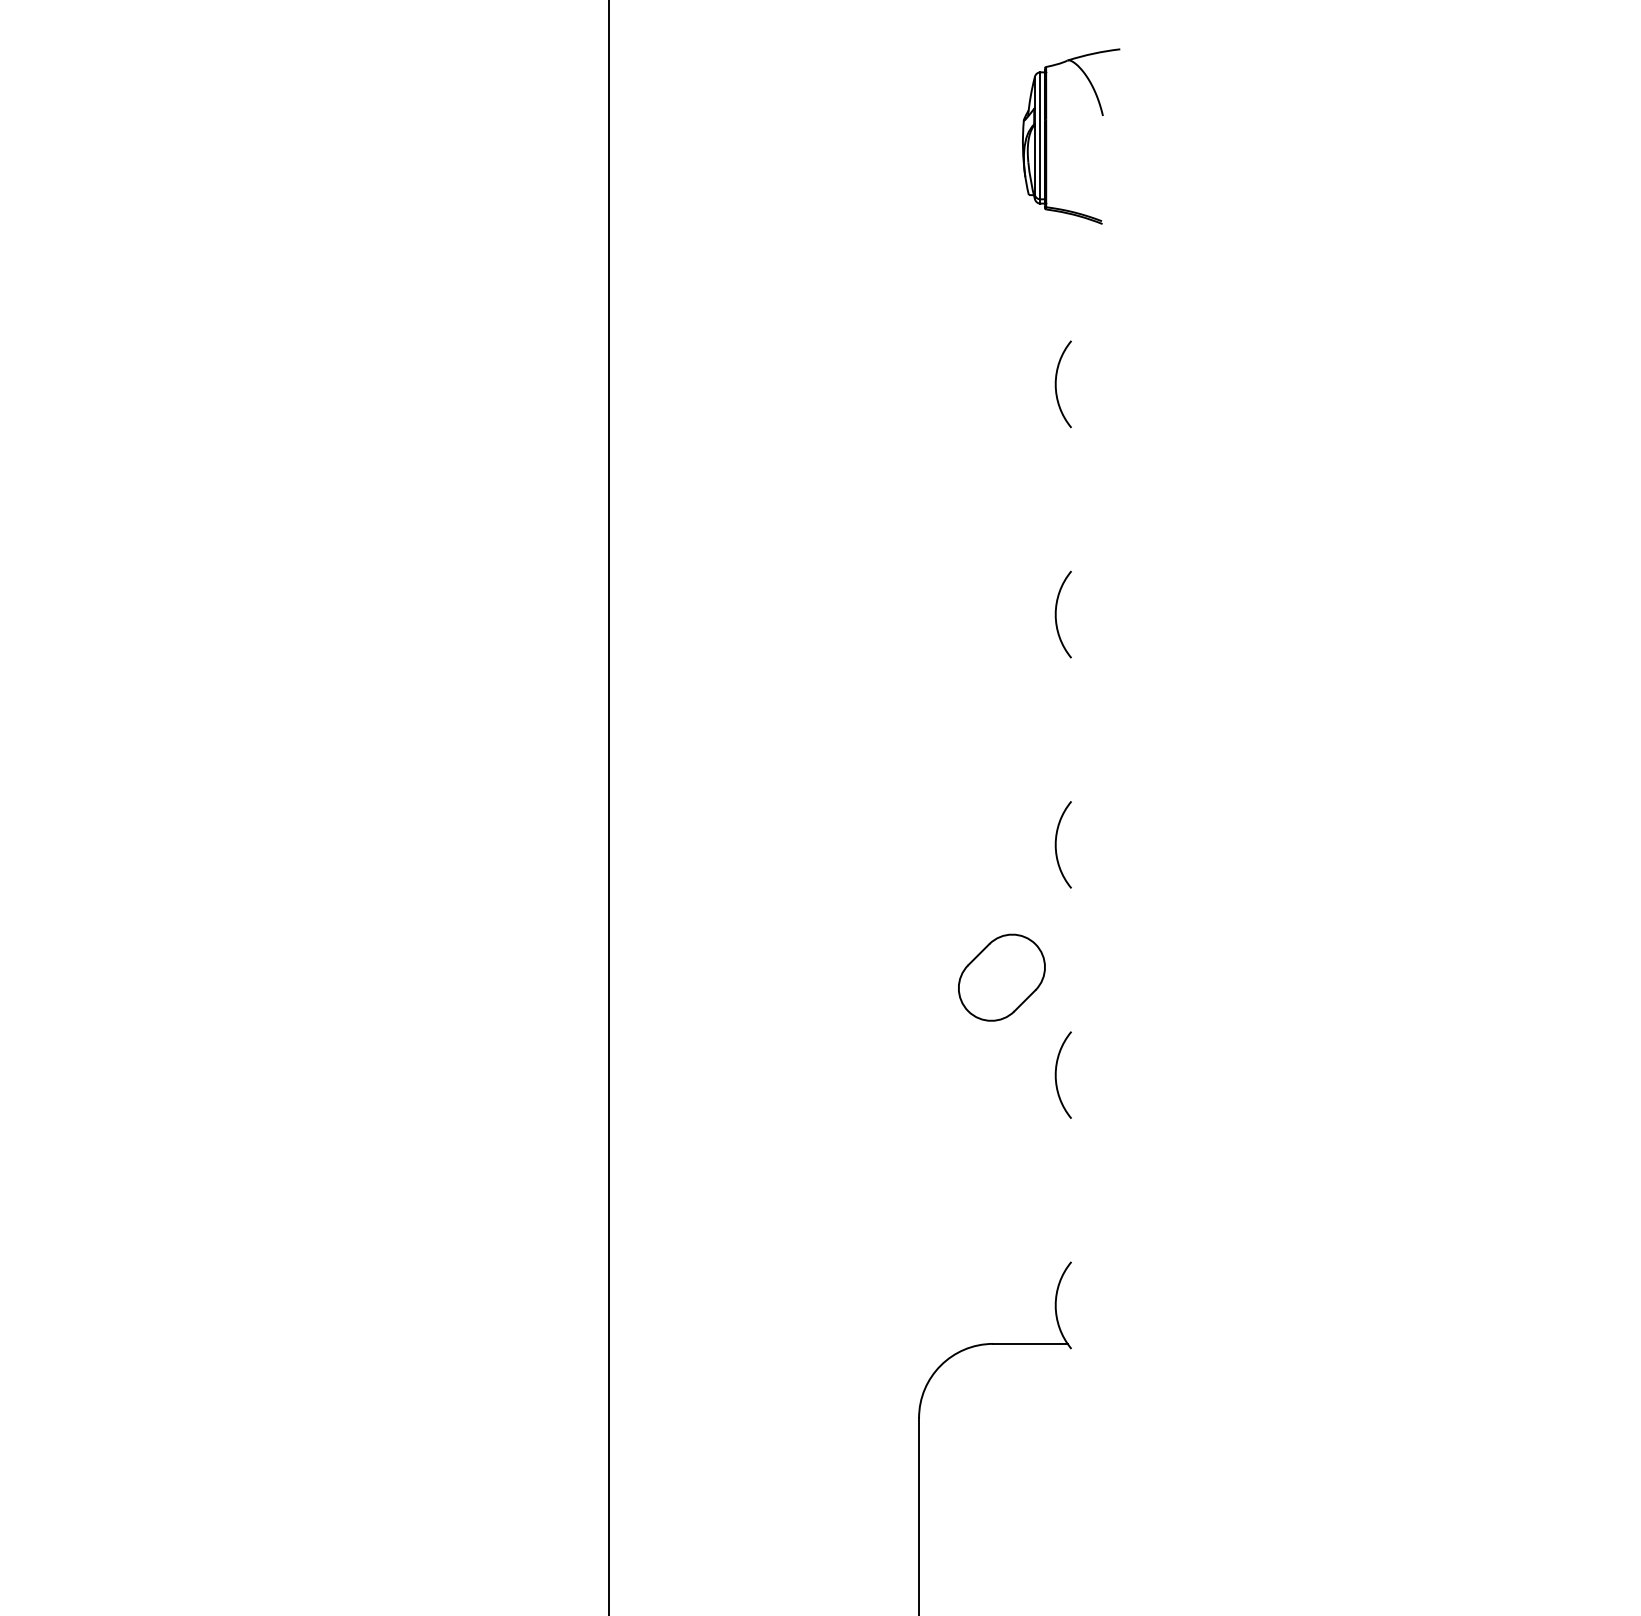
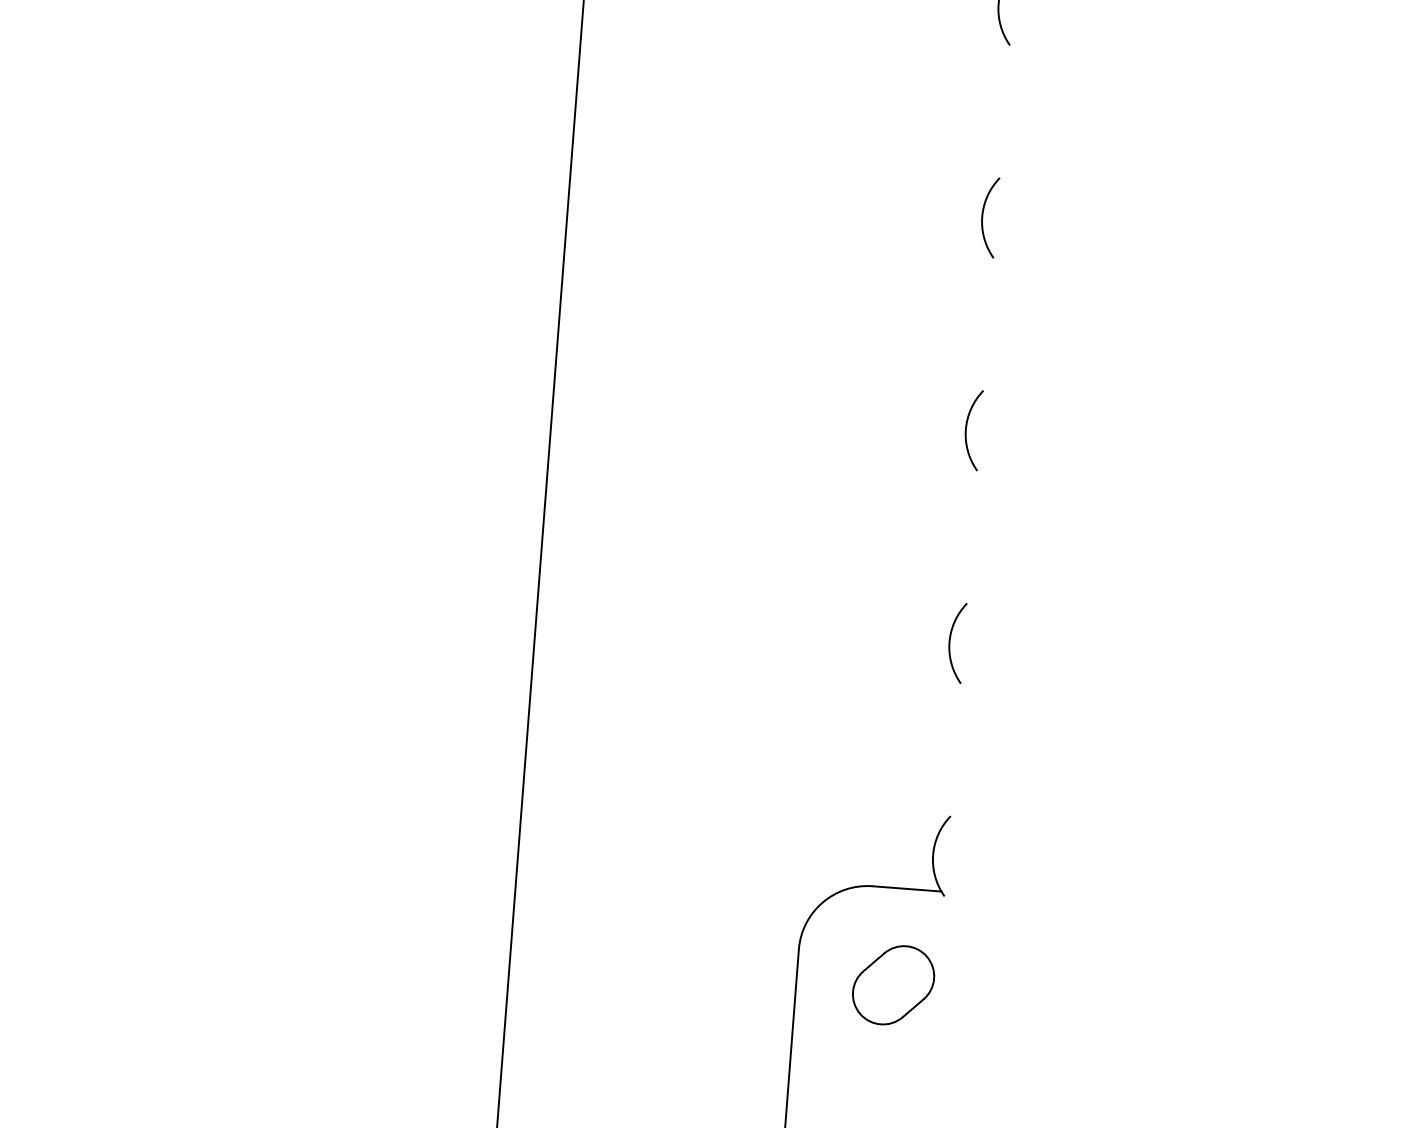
part: (1001, 977) -> (893, 985), moved

